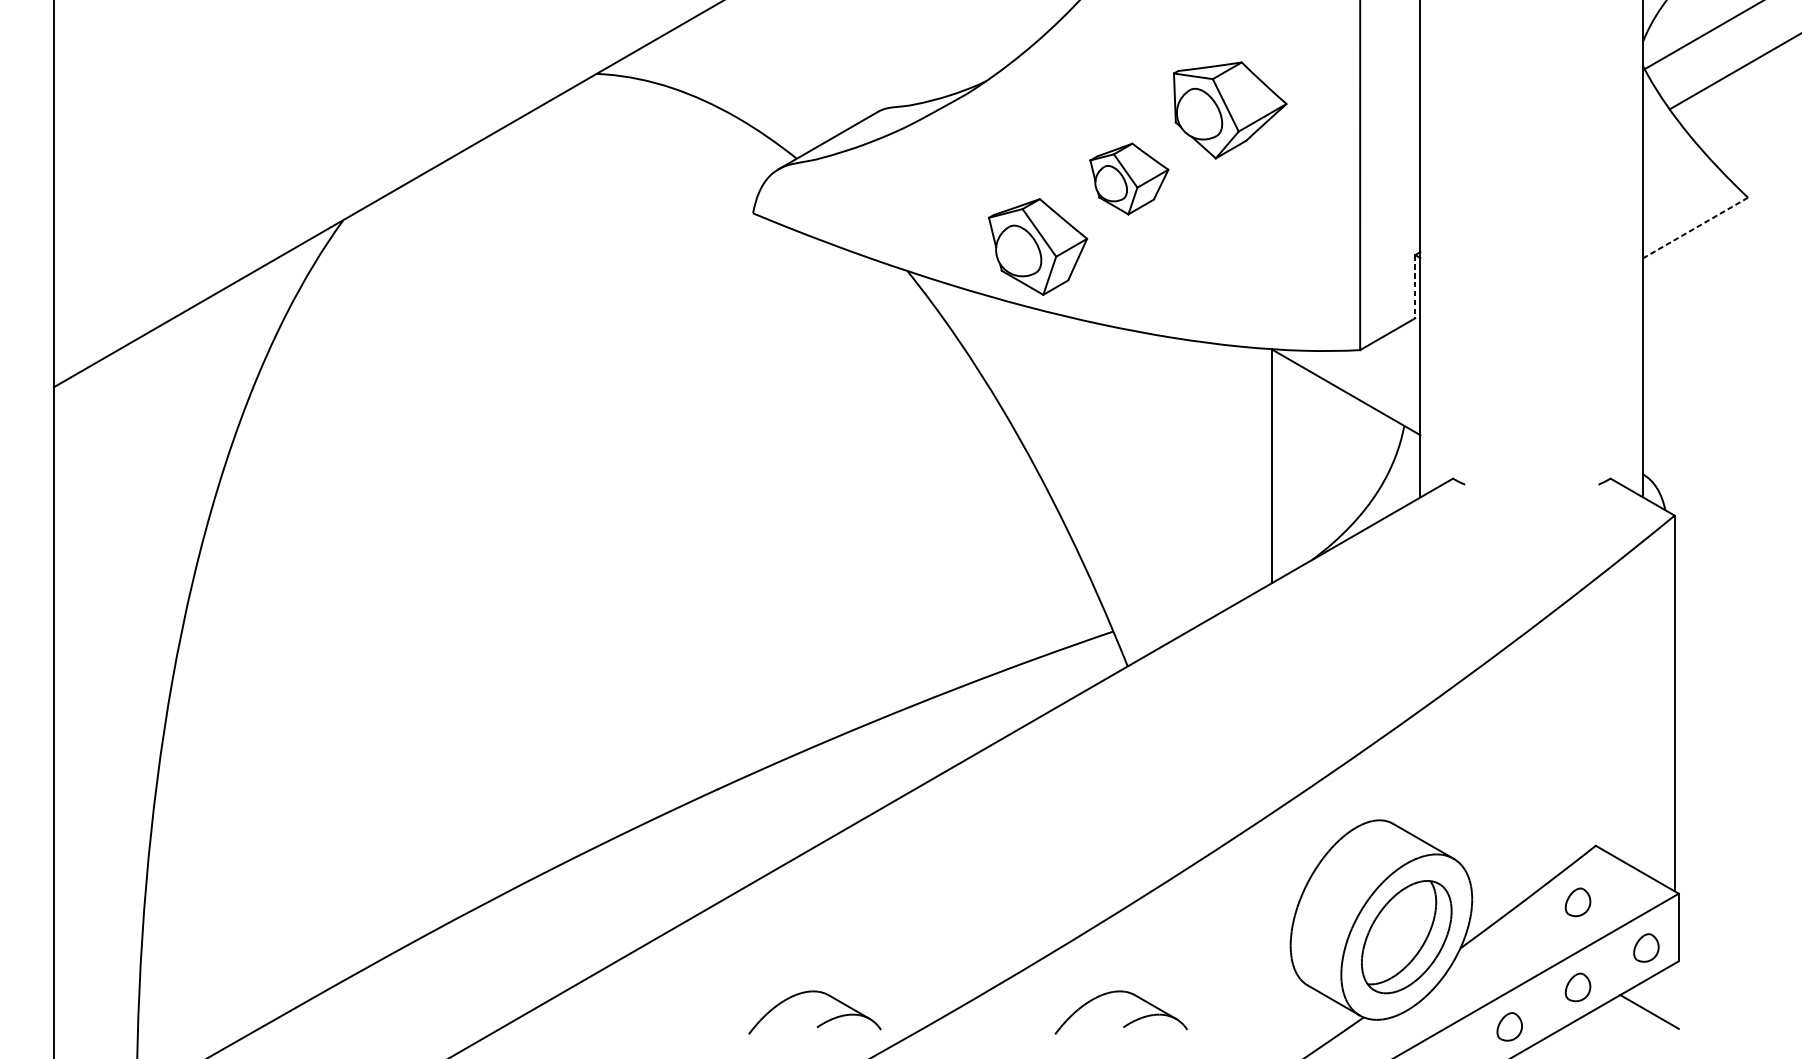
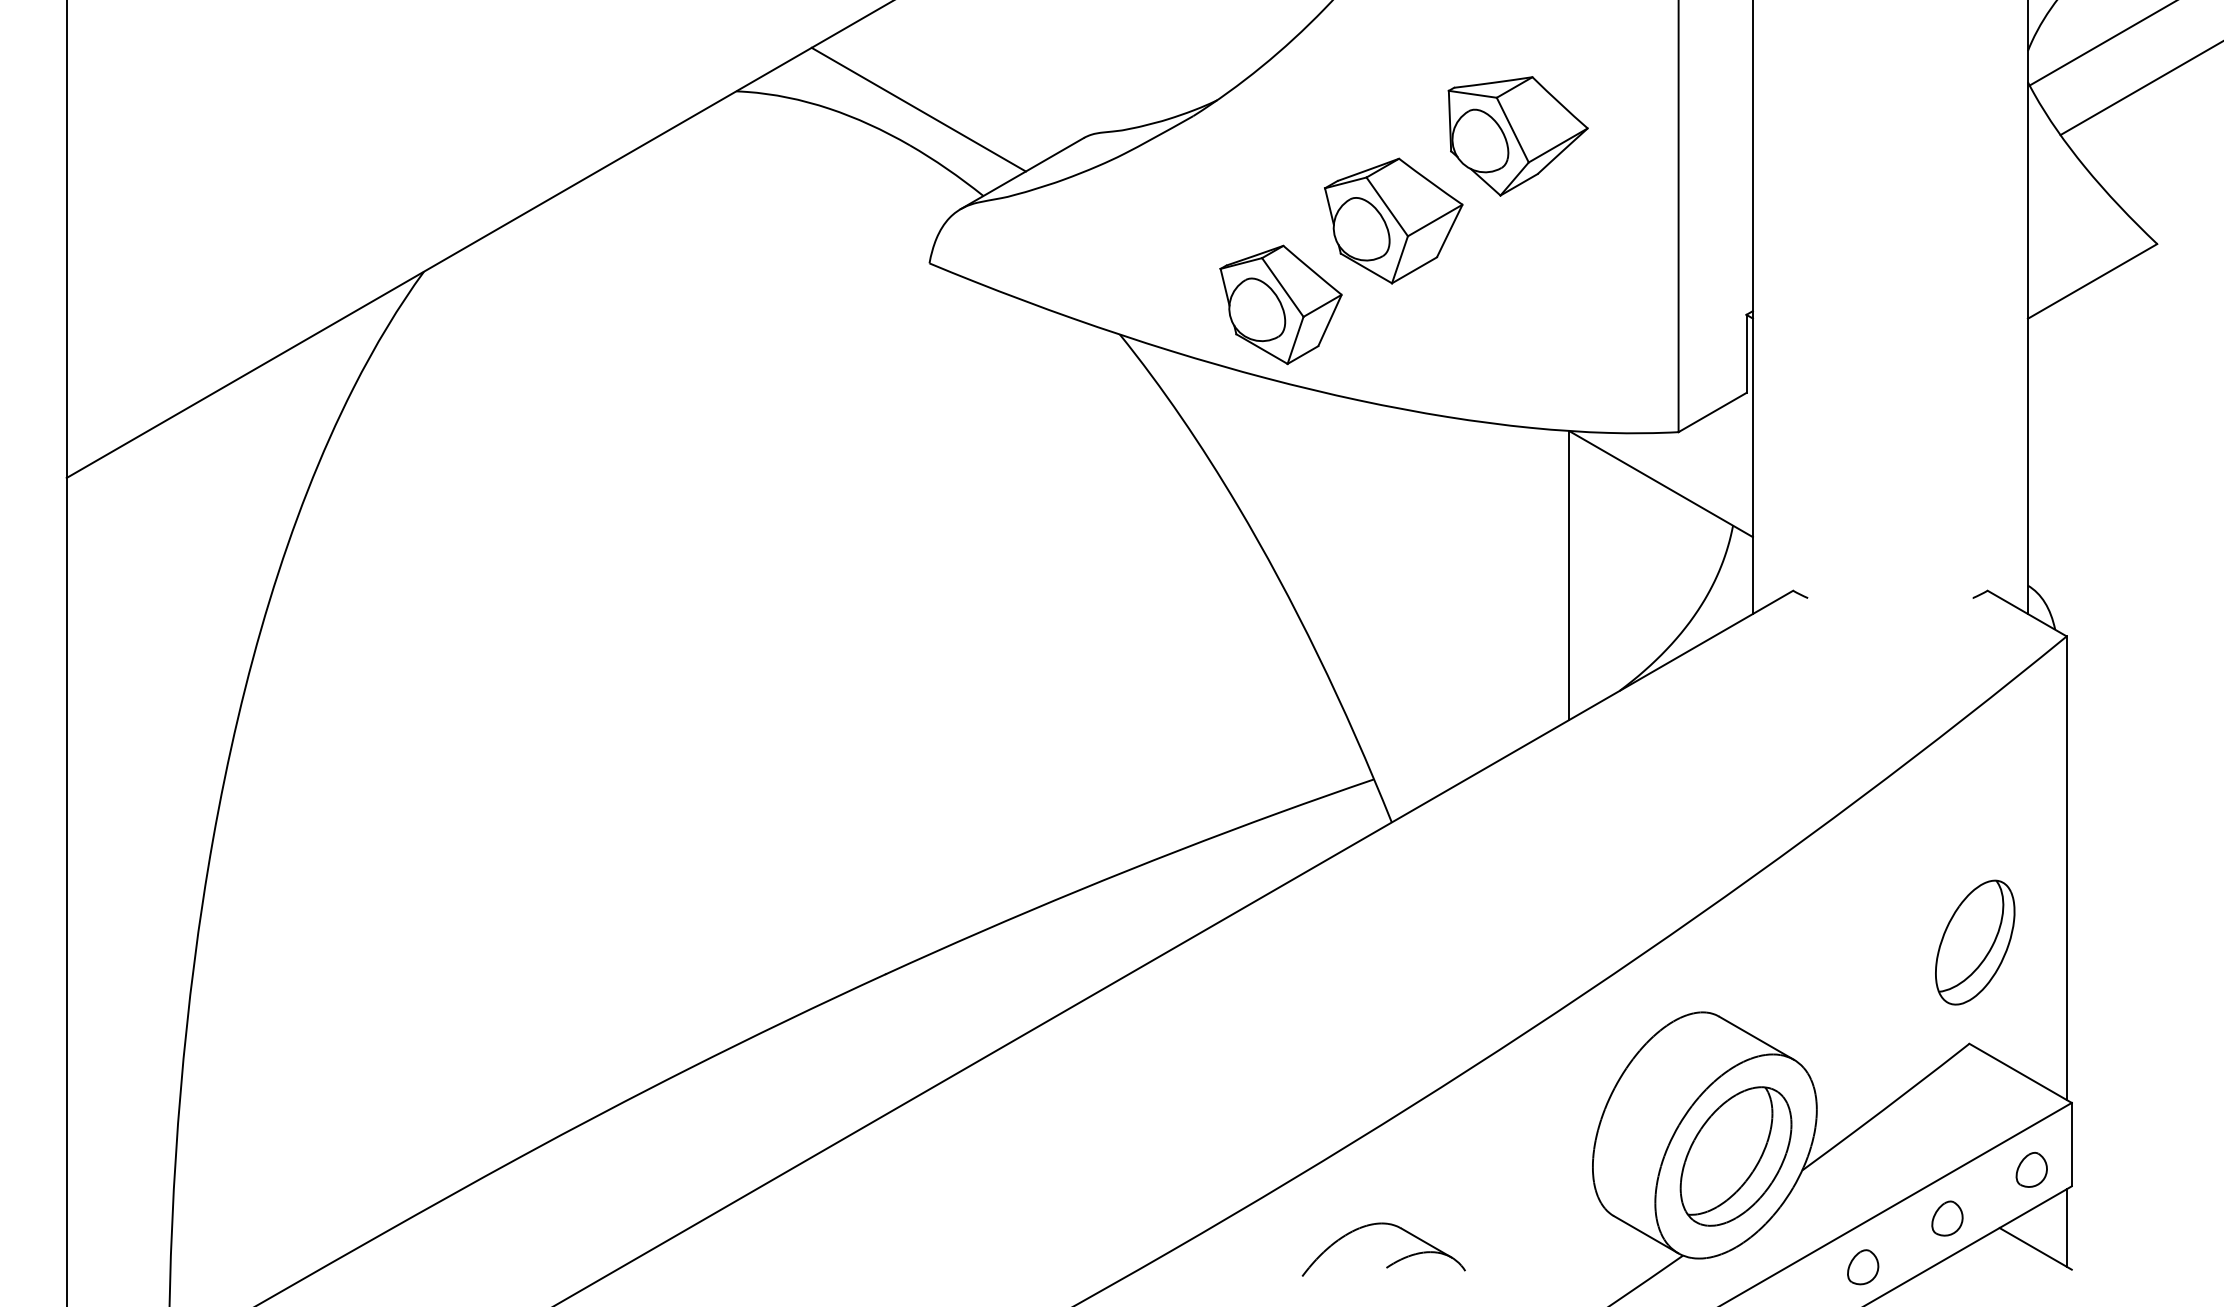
line: (744, 88) -> (918, 109), added
part: (1129, 178) -> (1393, 220), size x1.43
line: (1695, 228) -> (2092, 281), dashed -> solid
line: (1415, 287) -> (1746, 354), dashed -> solid
part: (1600, 763) -> (1975, 942), added
part: (1578, 902) -> (1947, 1113), removed
line: (1674, 994) -> (2066, 1227), added
part: (821, 1023) -> (1013, 1263), removed

